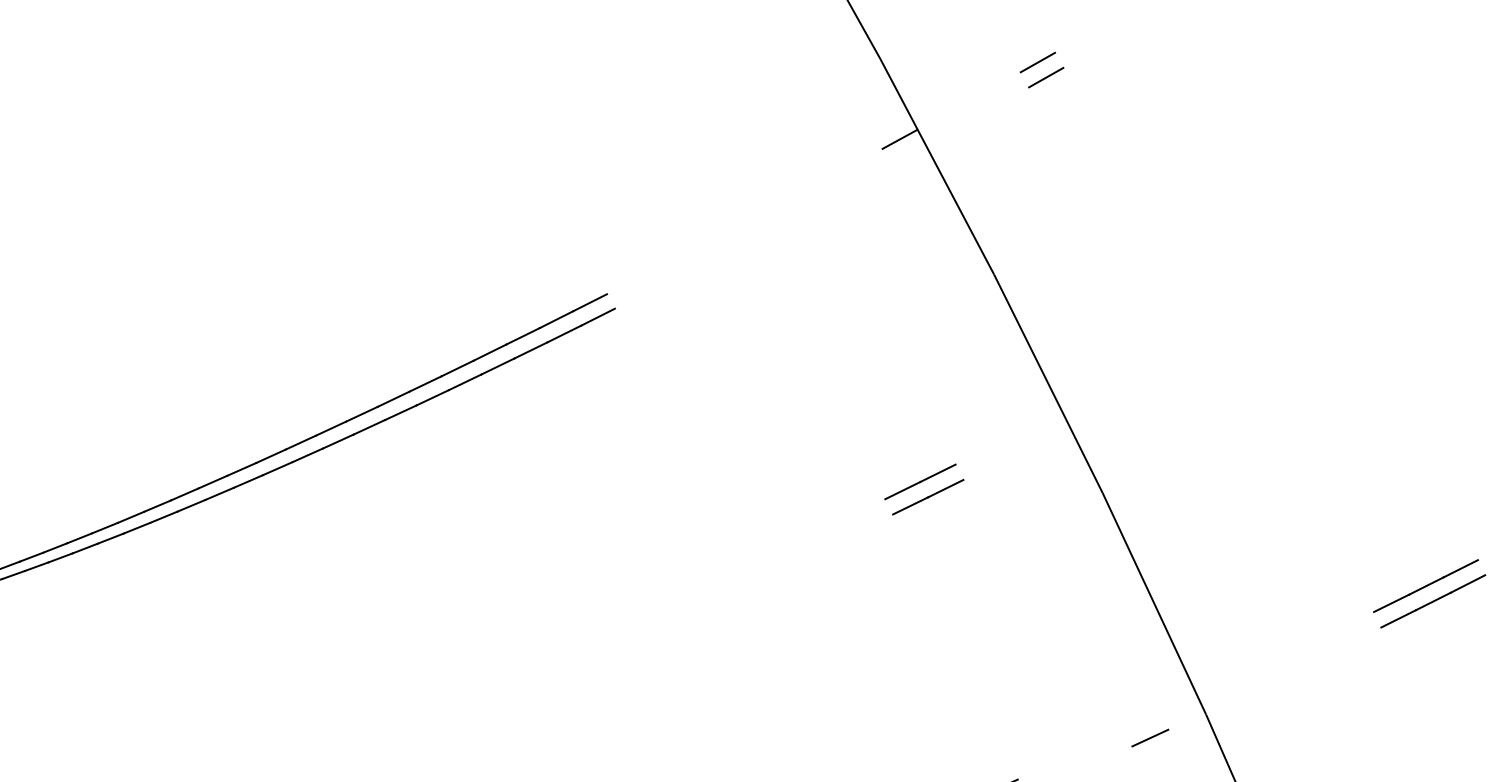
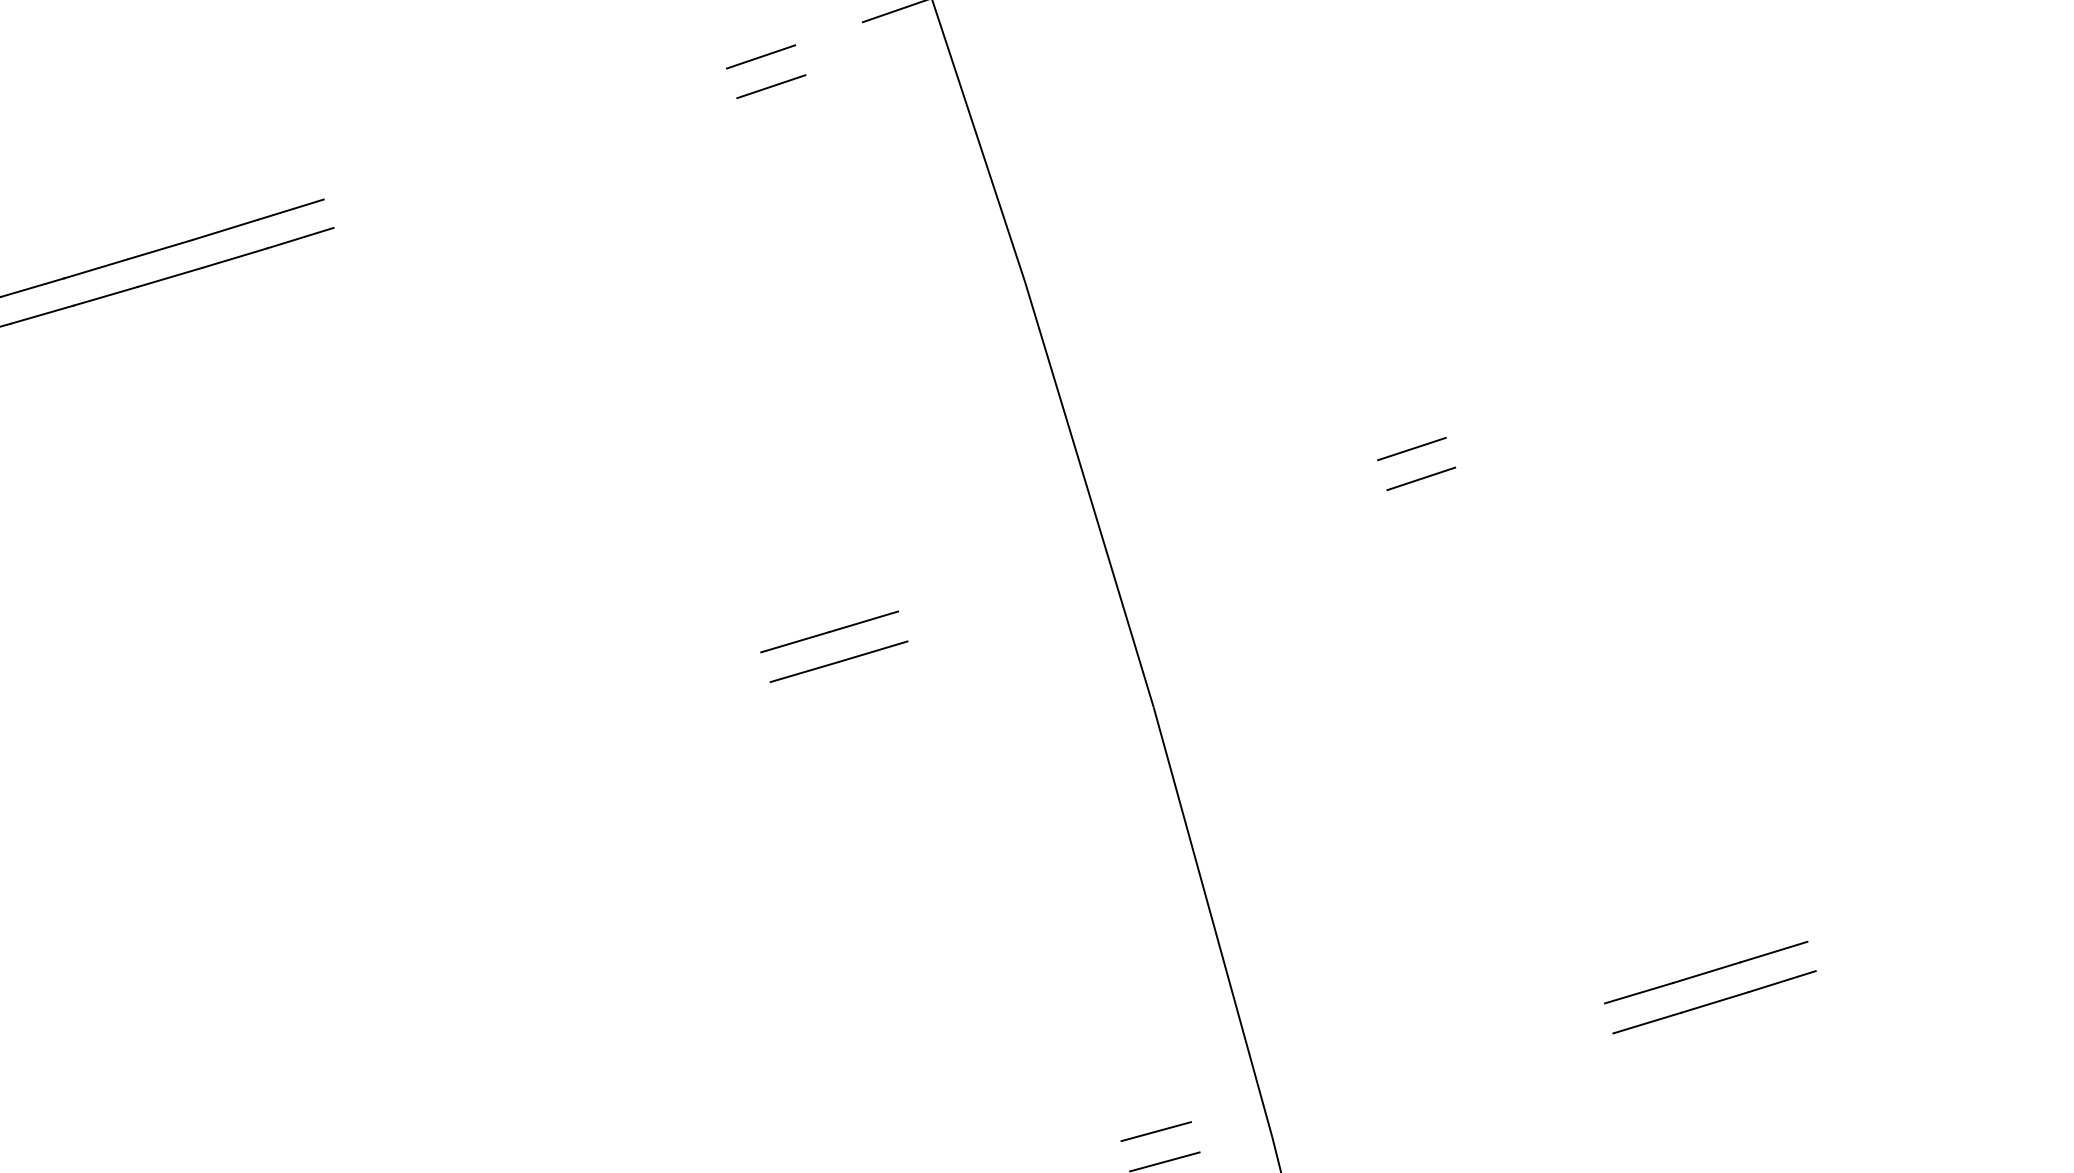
line: (830, 176) -> (760, 55), added
line: (838, 191) -> (770, 85), added
line: (1218, 329) -> (1411, 448), added
line: (1226, 344) -> (1421, 478), added
line: (1142, 722) -> (1155, 1131), added

